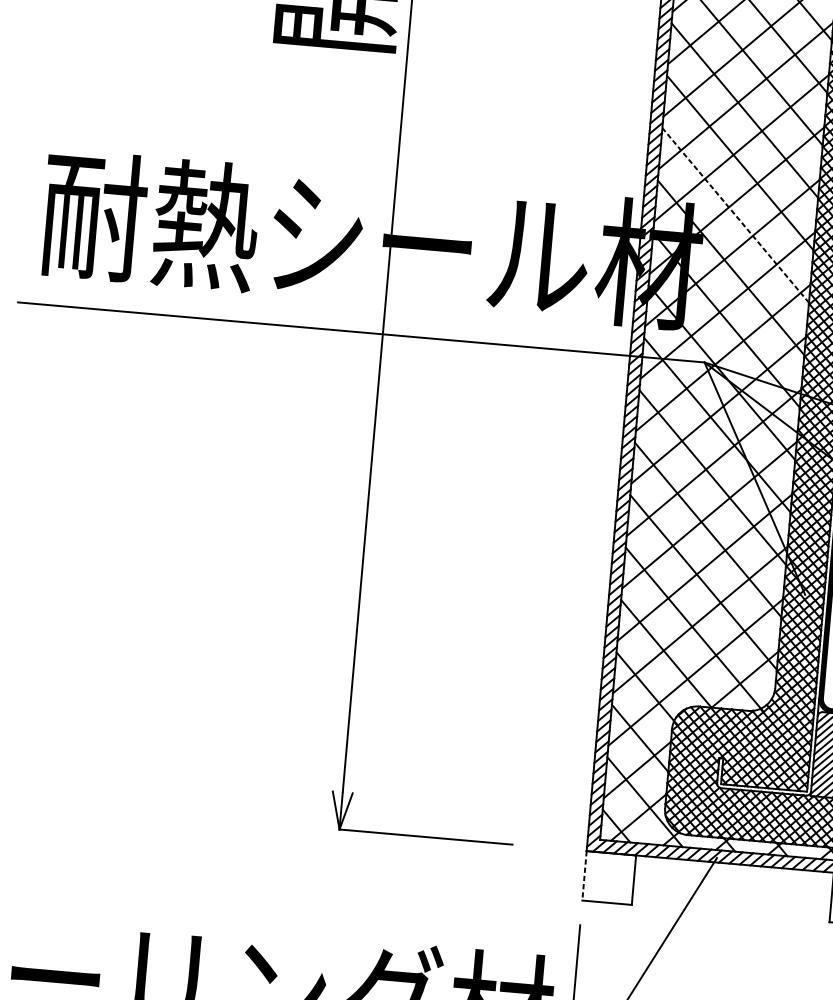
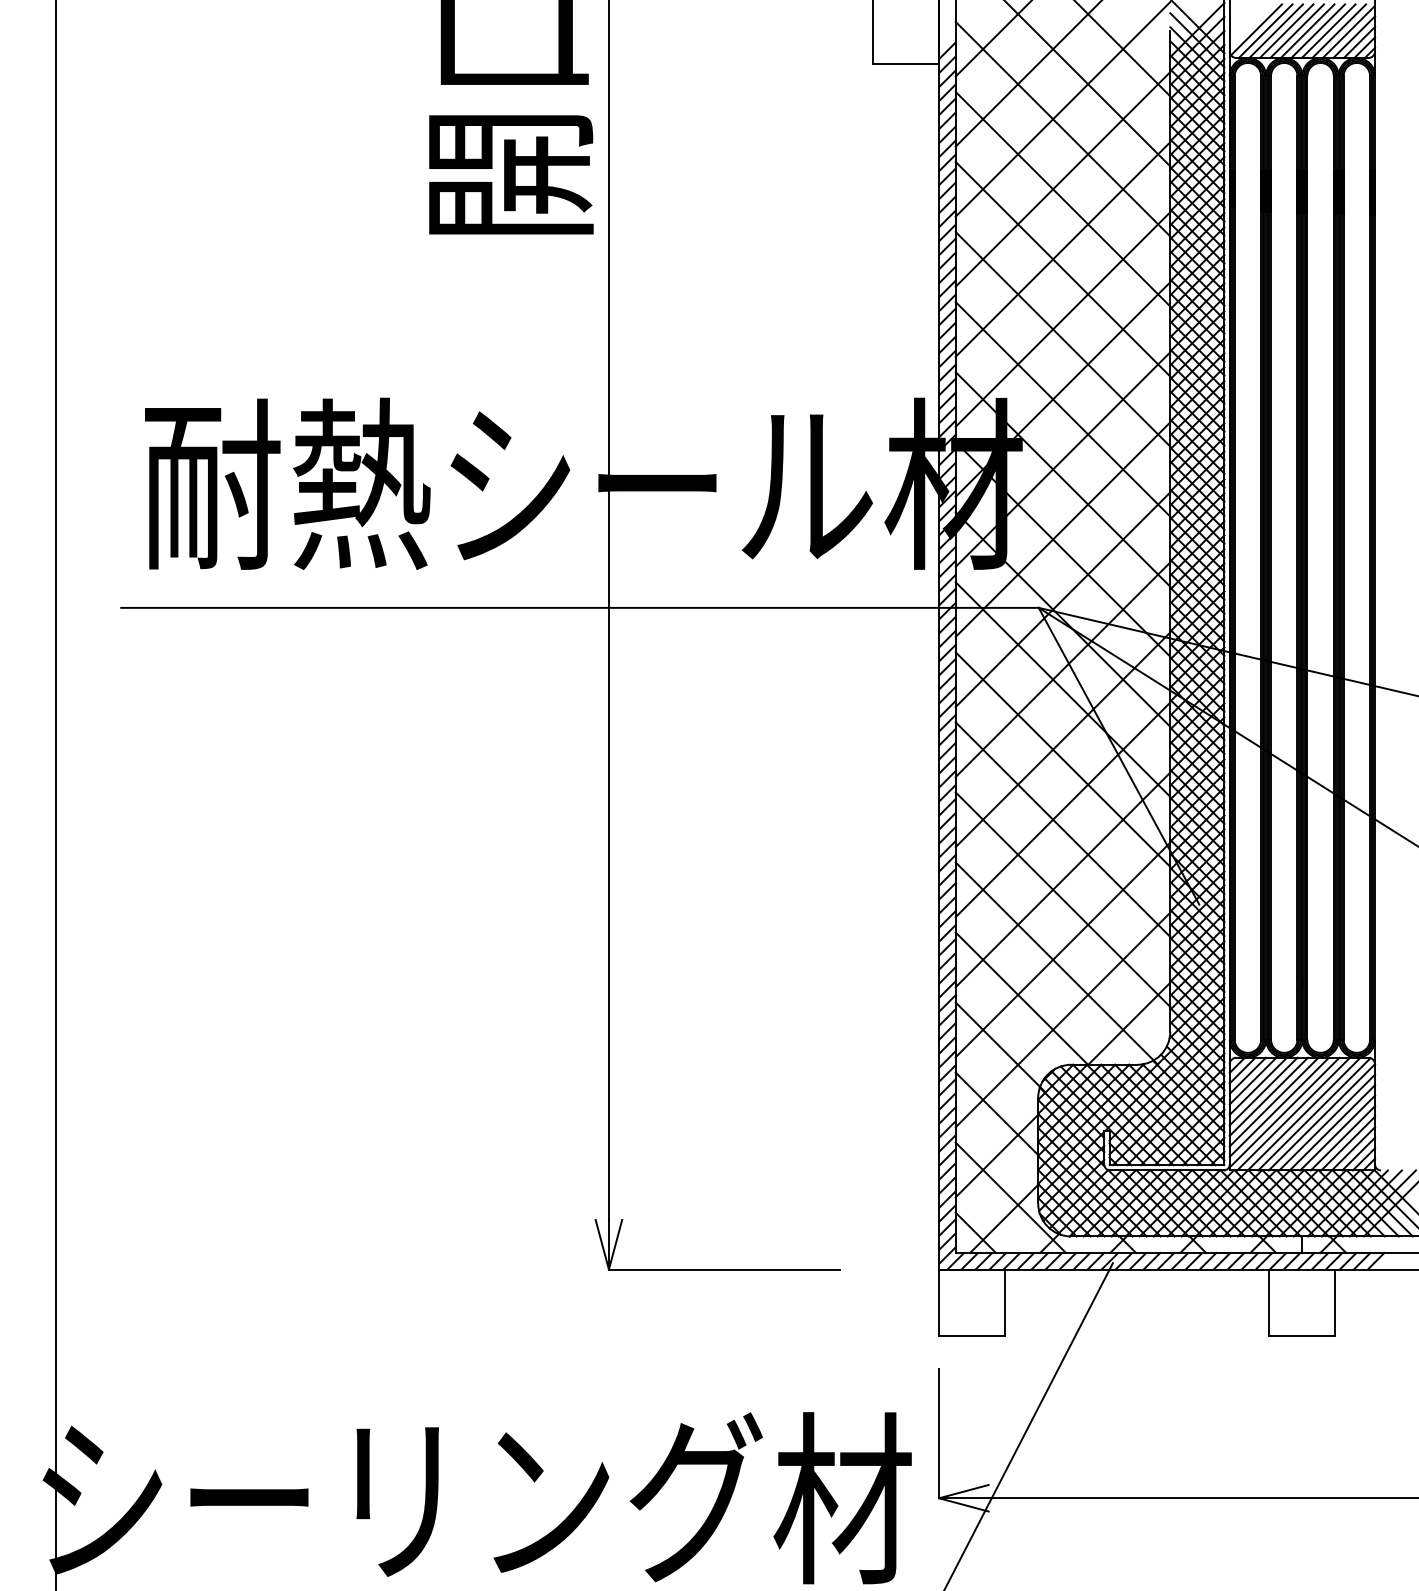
line: (735, 215) -> (1062, 409), dashed -> solid
line: (584, 876) -> (939, 1303), dashed -> solid

